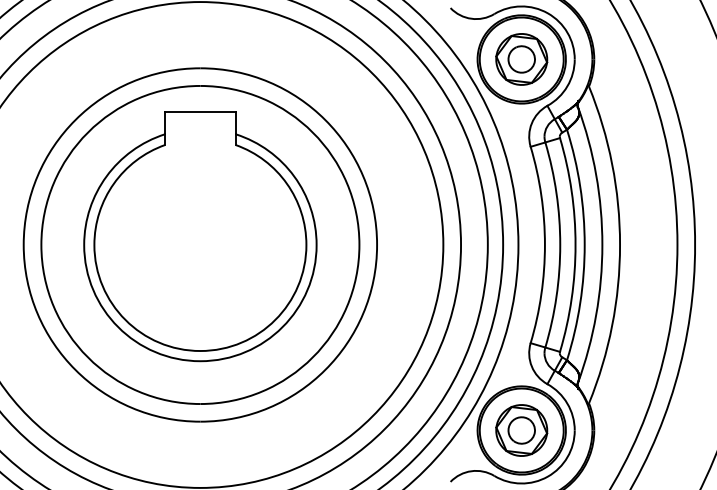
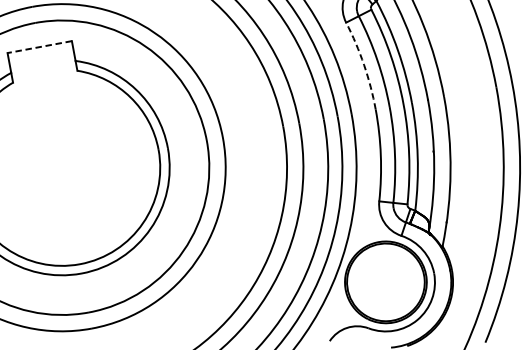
line: (199, 112) -> (38, 47), solid -> dashed
arc: (541, 195) -> (364, 65), solid -> dashed
part: (521, 430) -> (385, 282), removed

